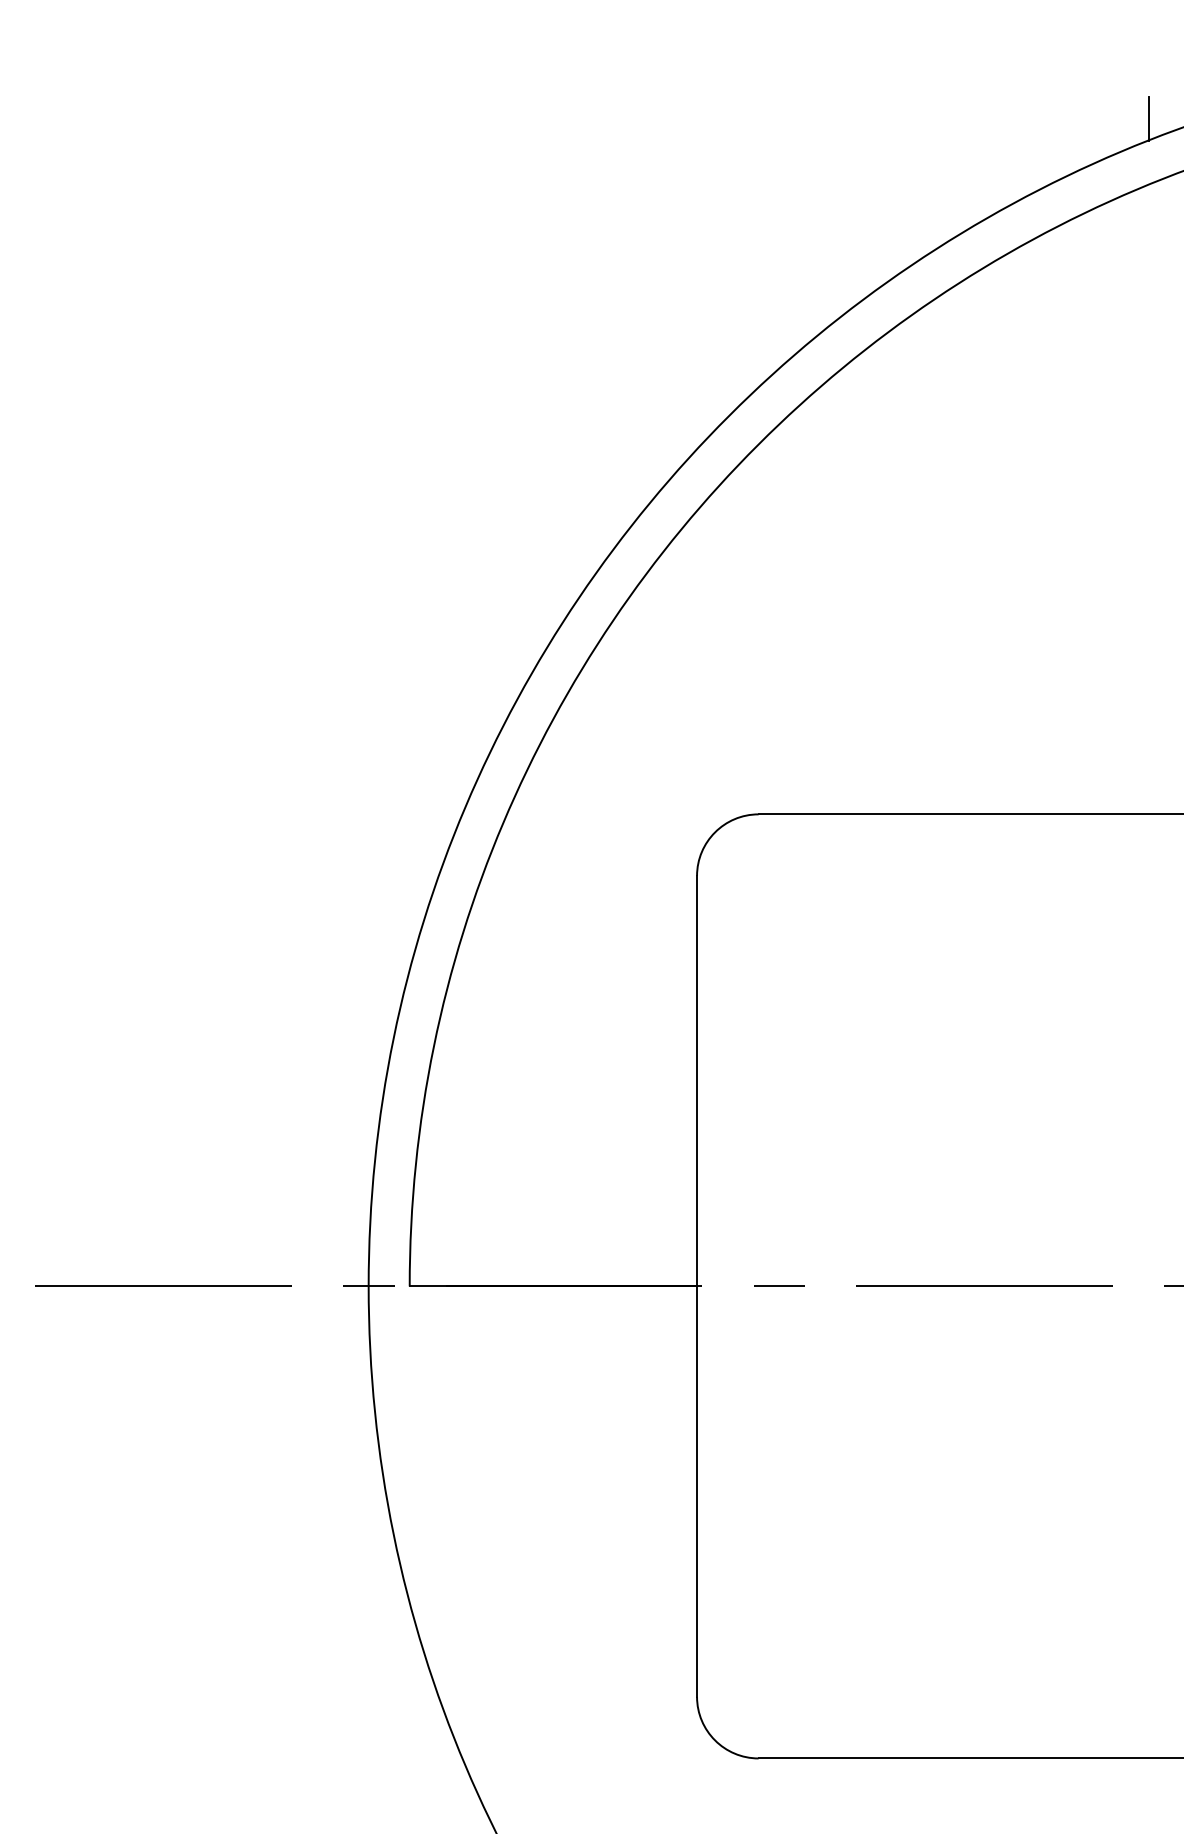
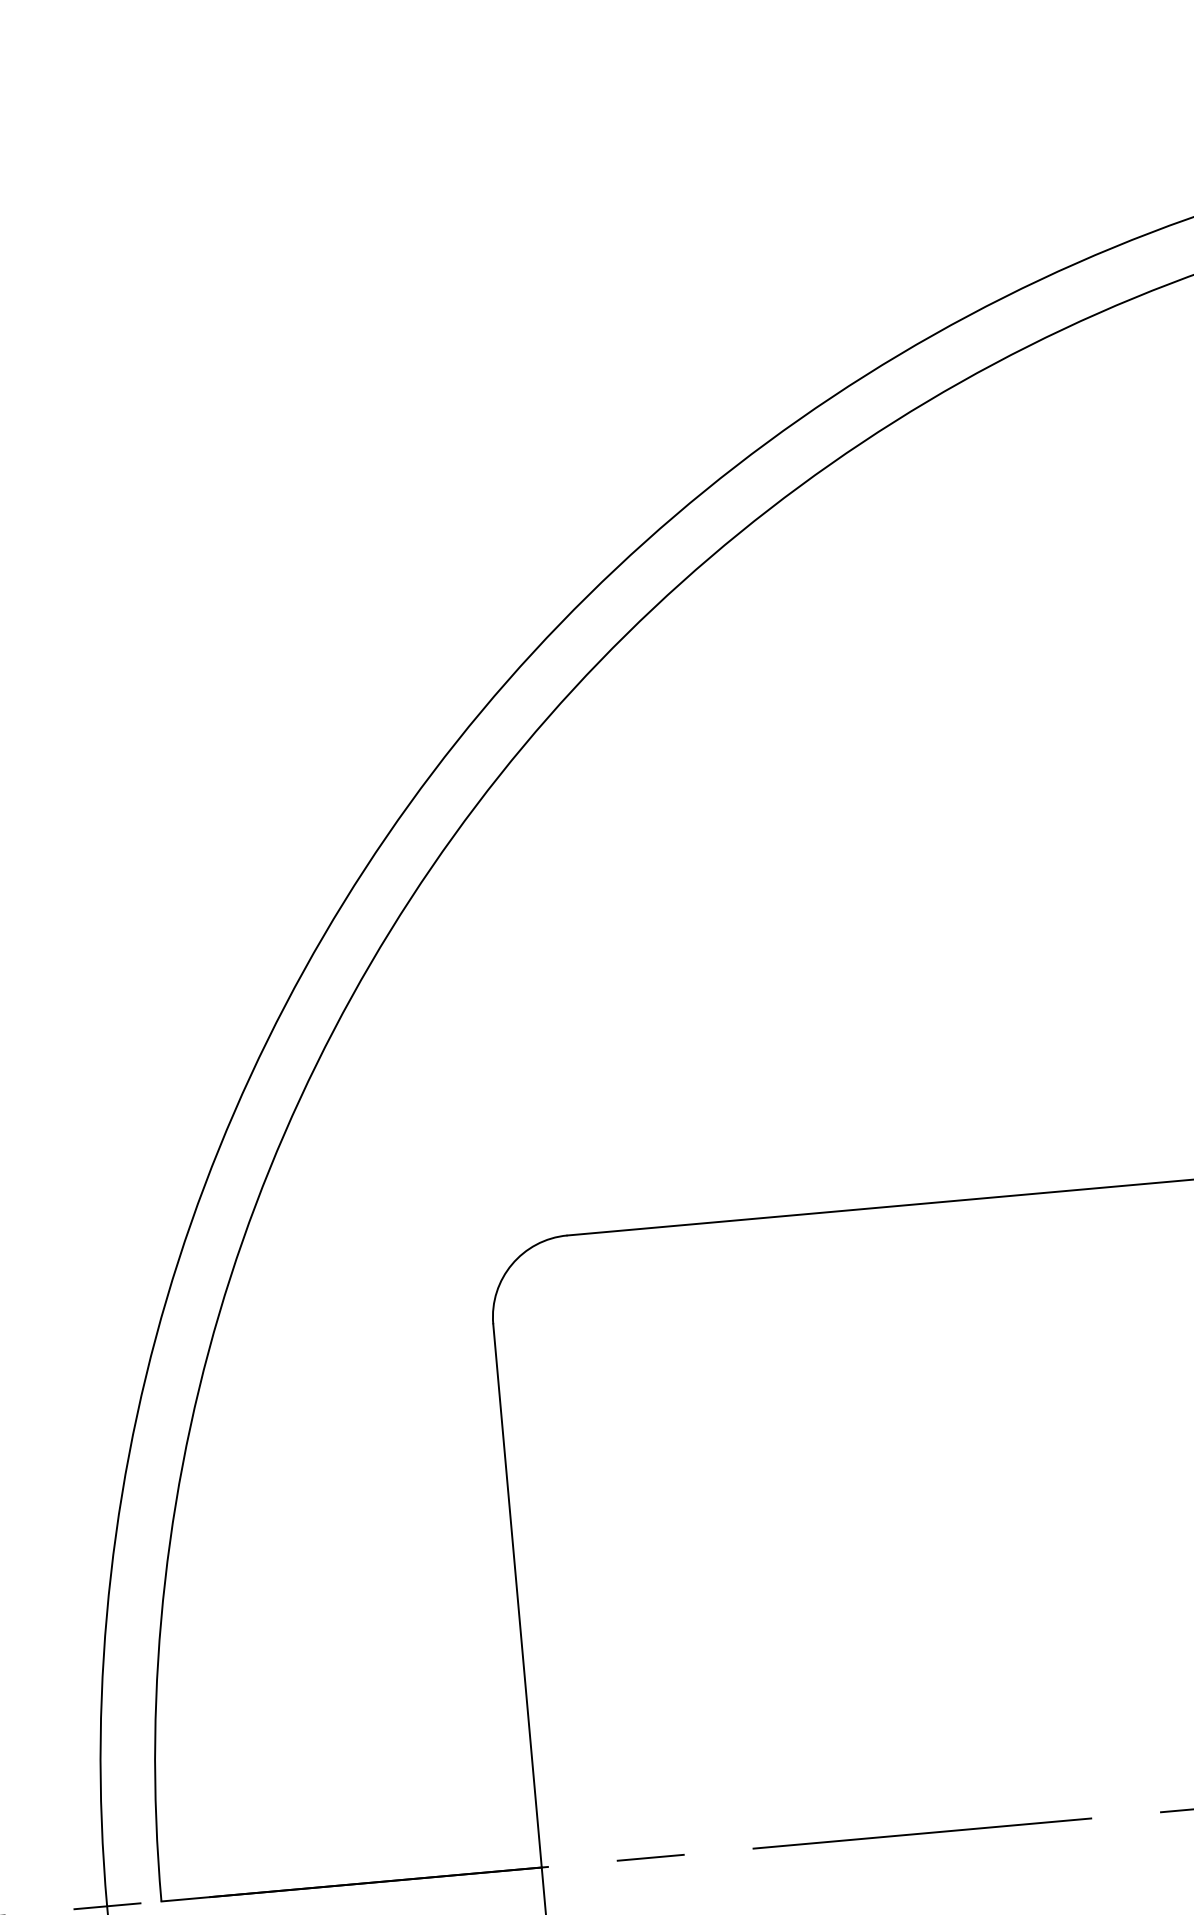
line: (1148, 118) -> (1001, 268), removed

